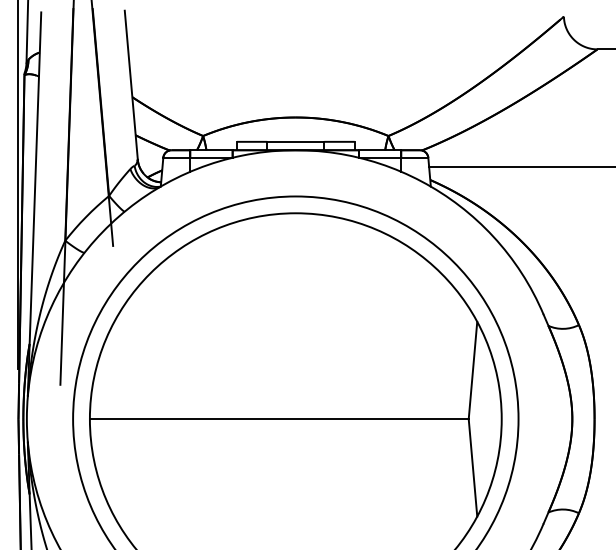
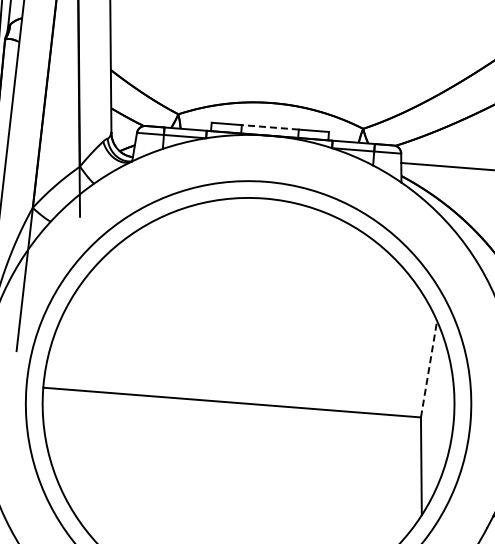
line: (295, 141) -> (270, 127), solid -> dashed
line: (472, 370) -> (428, 369), solid -> dashed

